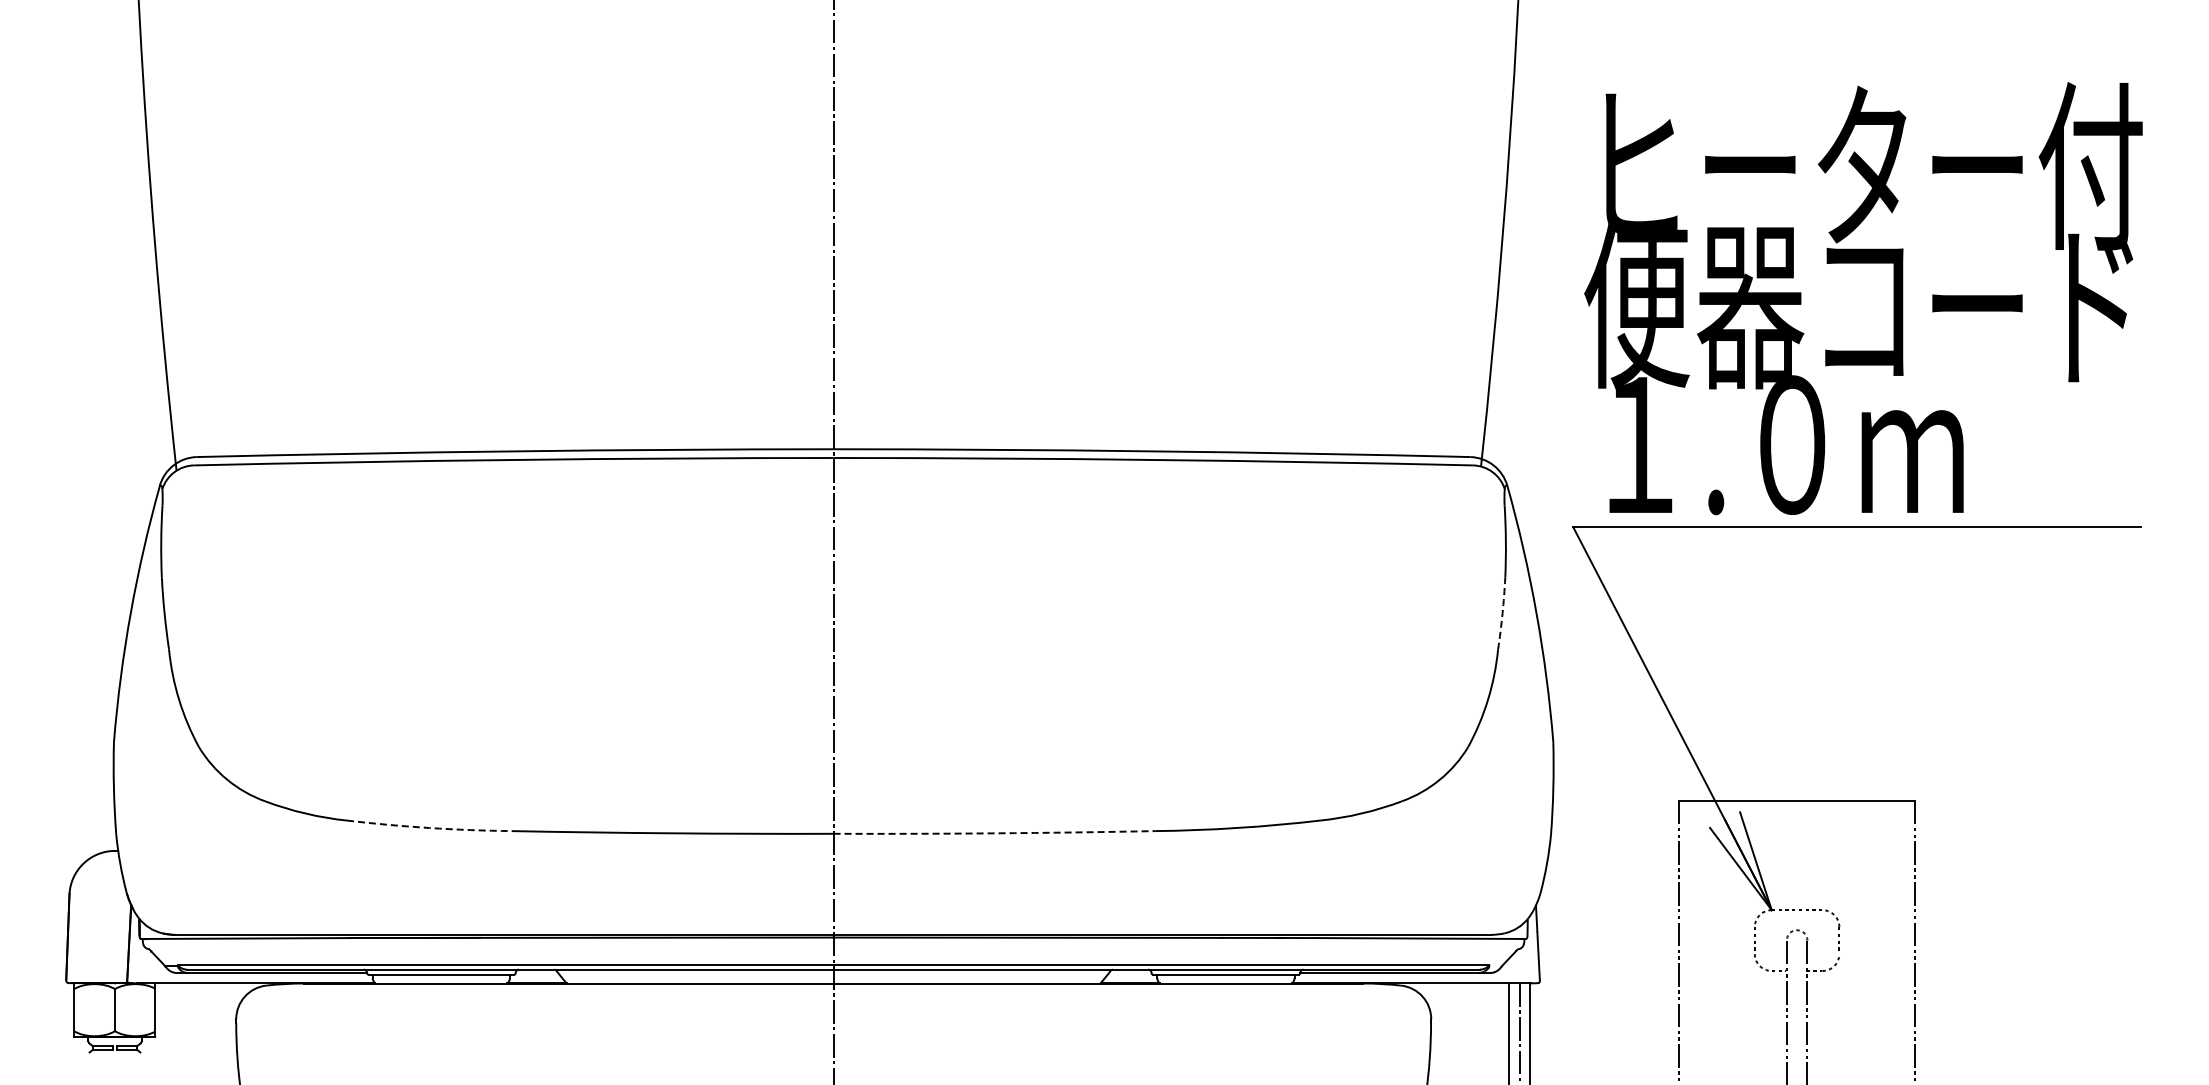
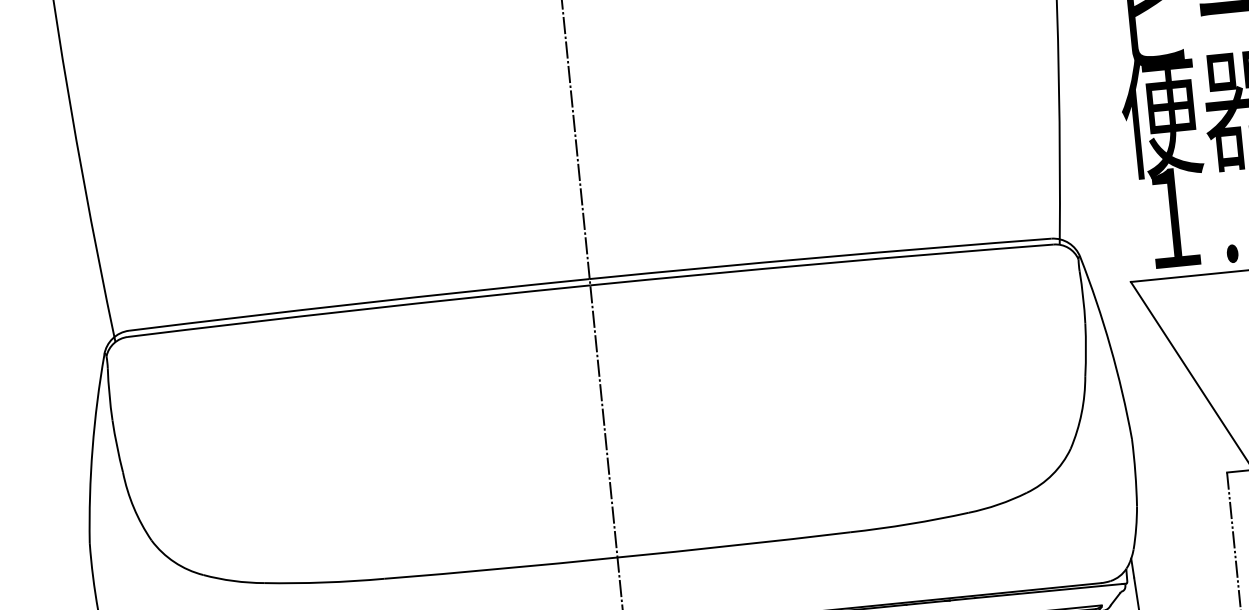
arc: (1502, 613) -> (1085, 349), dashed -> solid
arc: (429, 827) -> (324, 582), dashed -> solid
arc: (994, 833) -> (733, 545), dashed -> solid

